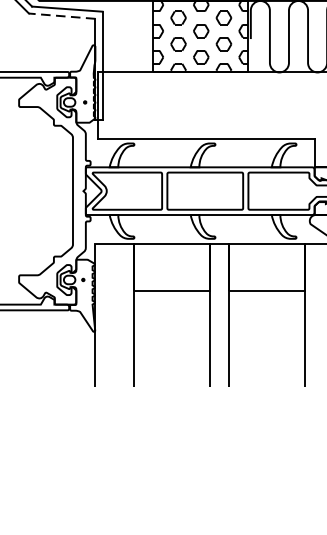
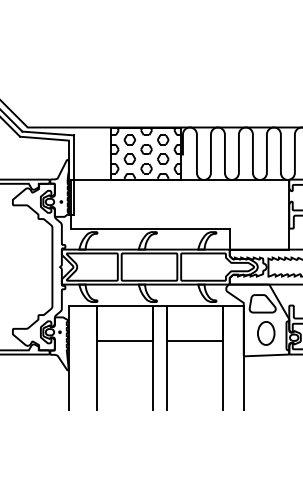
line: (62, 15) -> (44, 138), dashed -> solid

